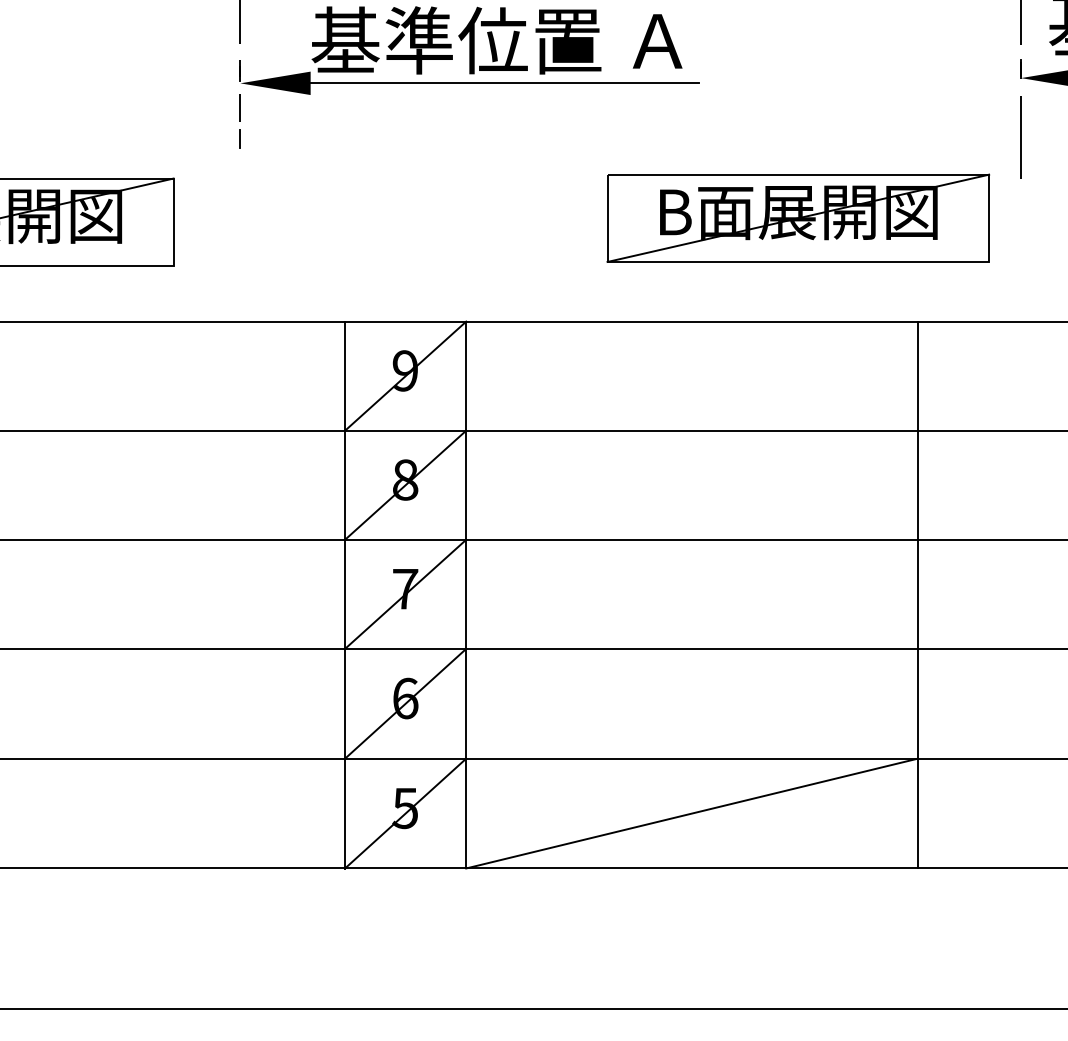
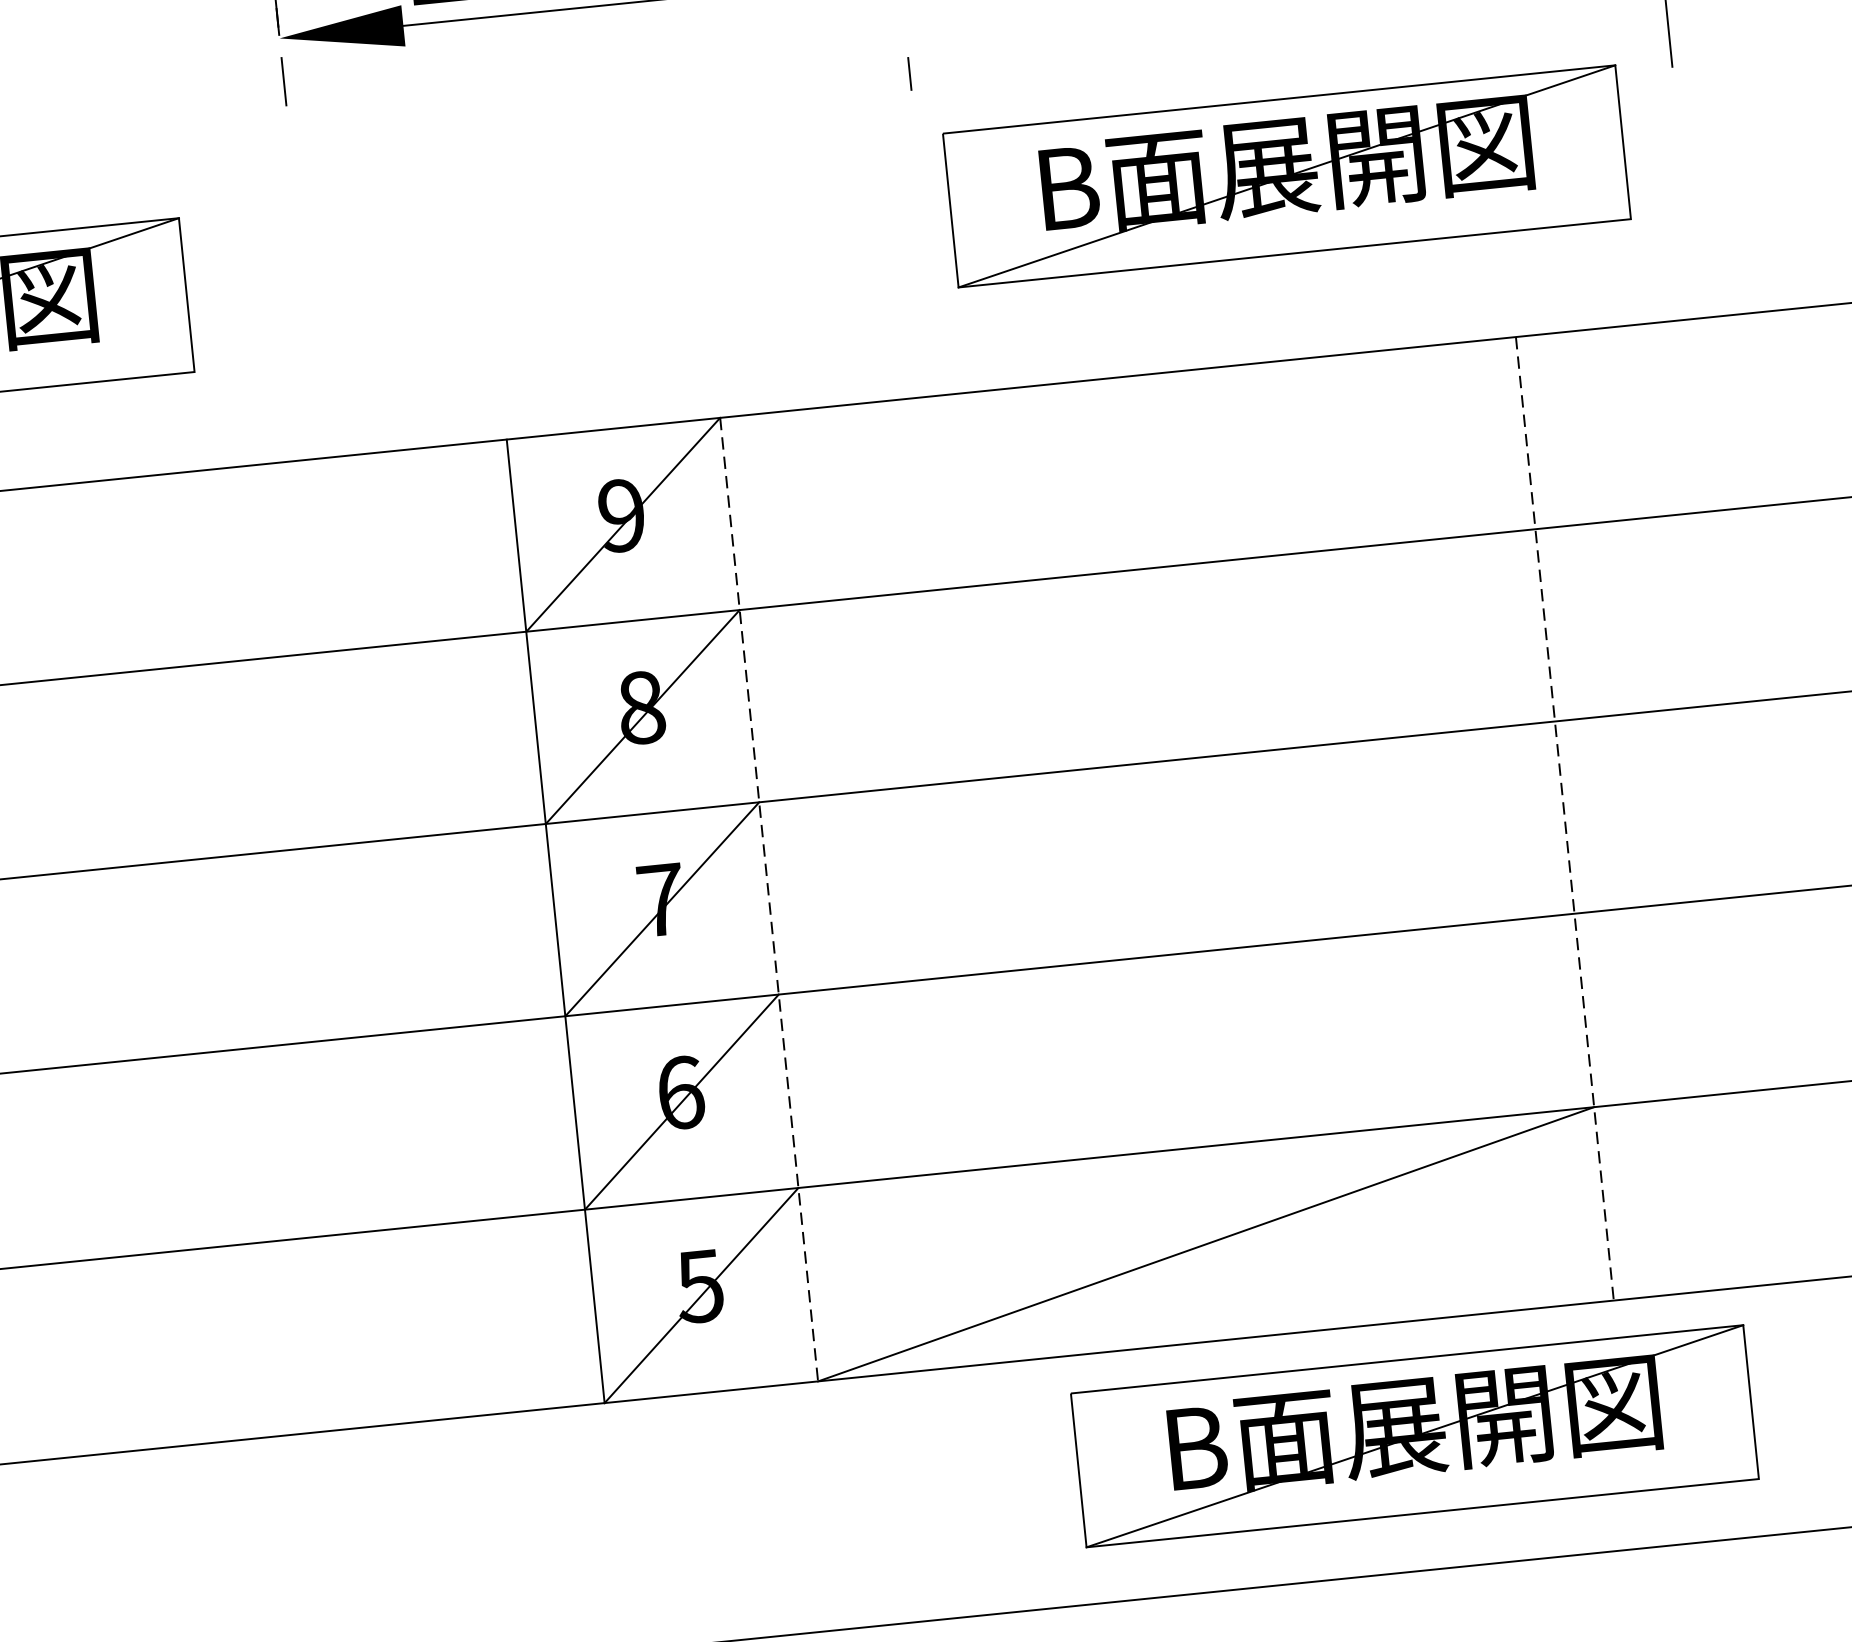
line: (239, 138) -> (908, 72), moved
line: (466, 595) -> (769, 900), solid -> dashed
line: (917, 595) -> (1564, 819), solid -> dashed
part: (797, 932) -> (1413, 1434), added

